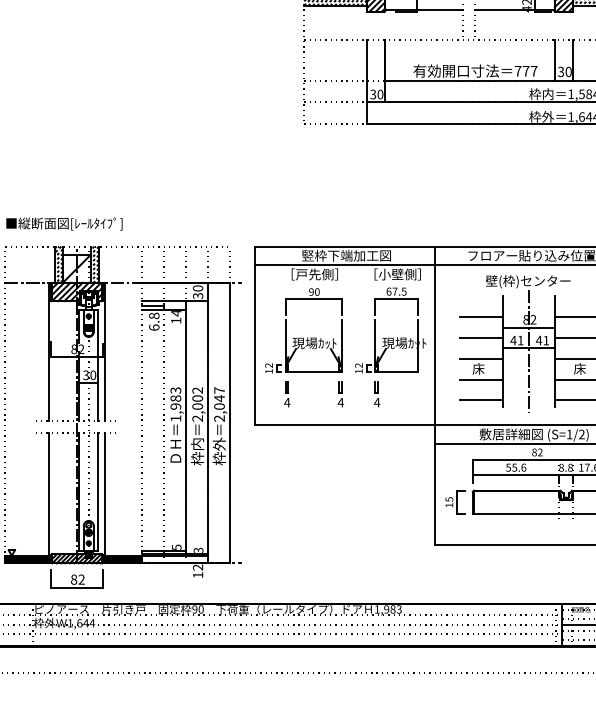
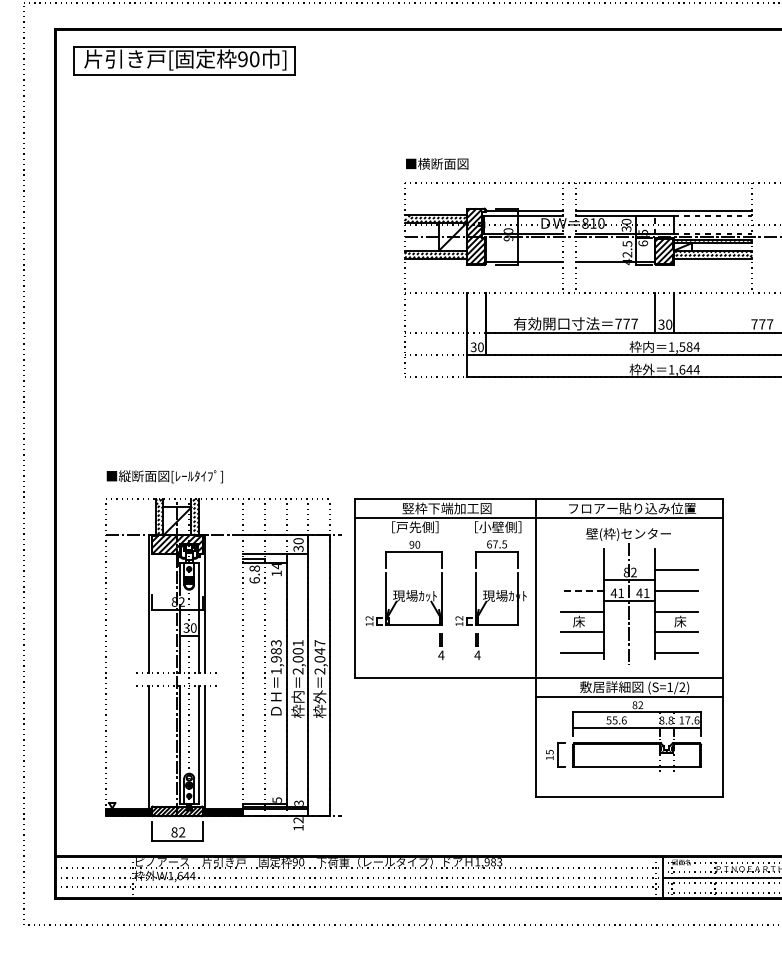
line: (481, 316) -> (581, 569), removed
line: (482, 337) -> (582, 590), solid -> dashed
text: (197, 390) -> (297, 643), 2,002 -> 2,001
part: (287, 393) -> (387, 646), removed

